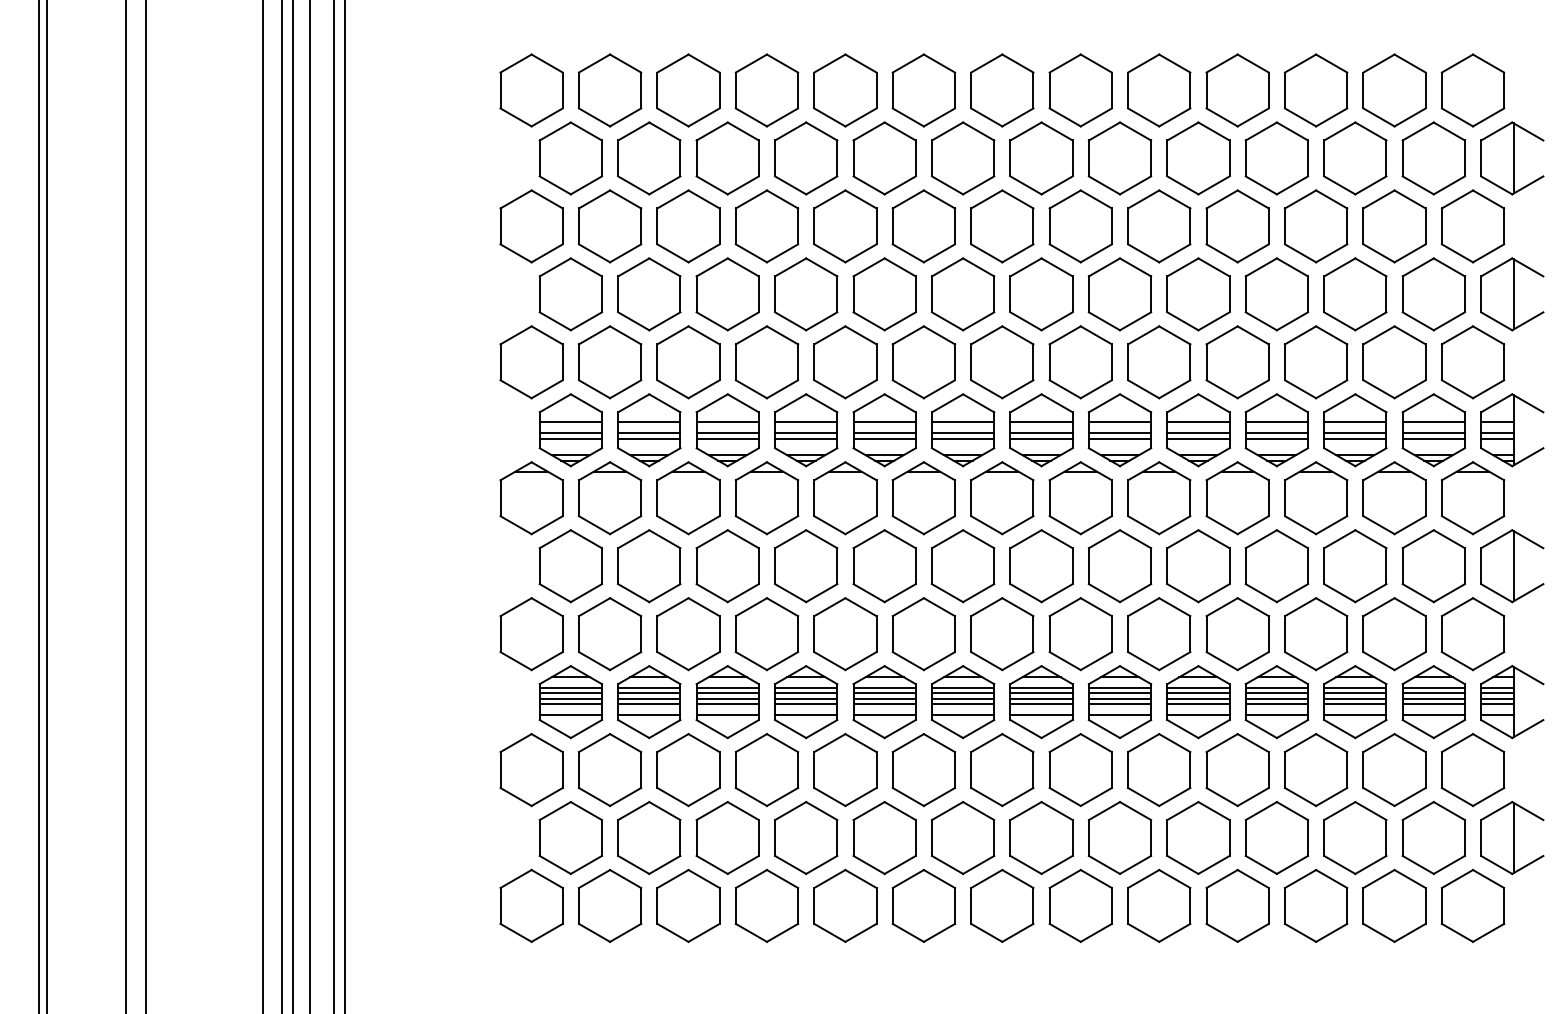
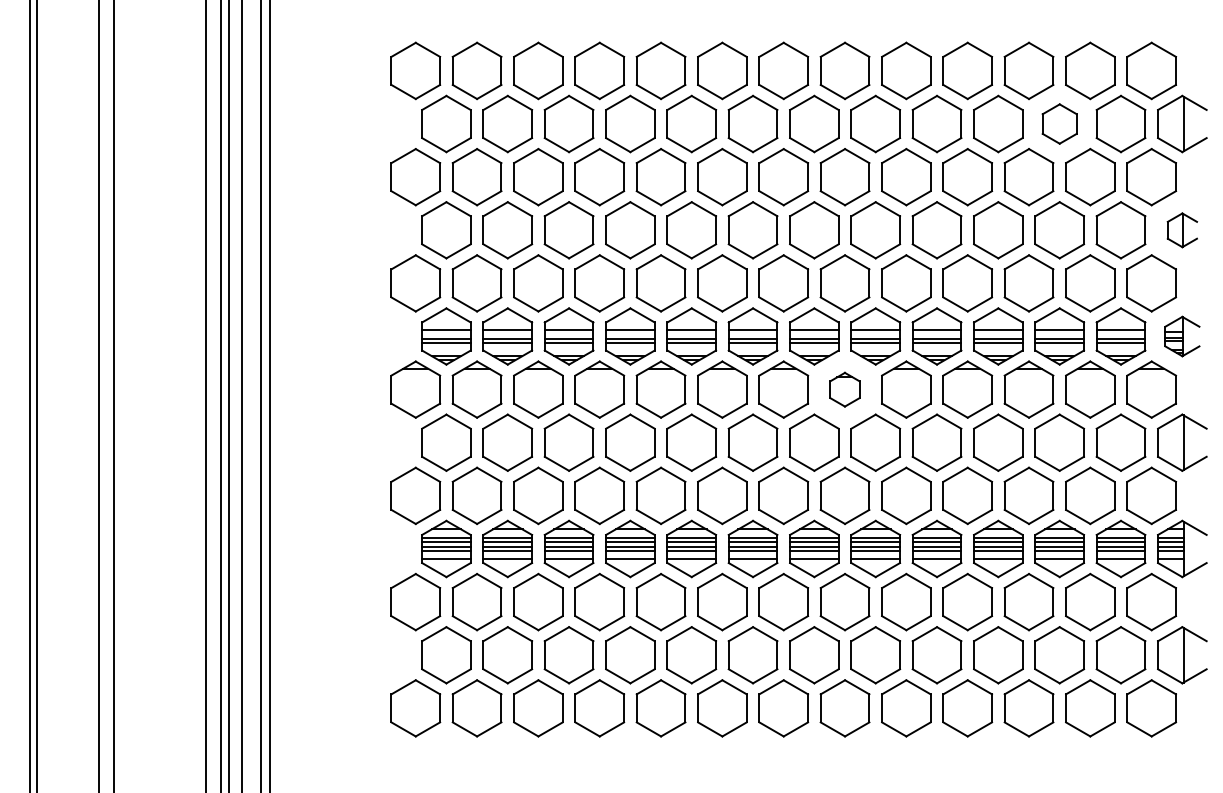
part: (1355, 158) -> (1059, 124), size x0.7
part: (1512, 294) -> (1182, 230), size x0.6
part: (1512, 430) -> (1182, 336), size x0.7
part: (1080, 498) -> (844, 389), size x0.6

